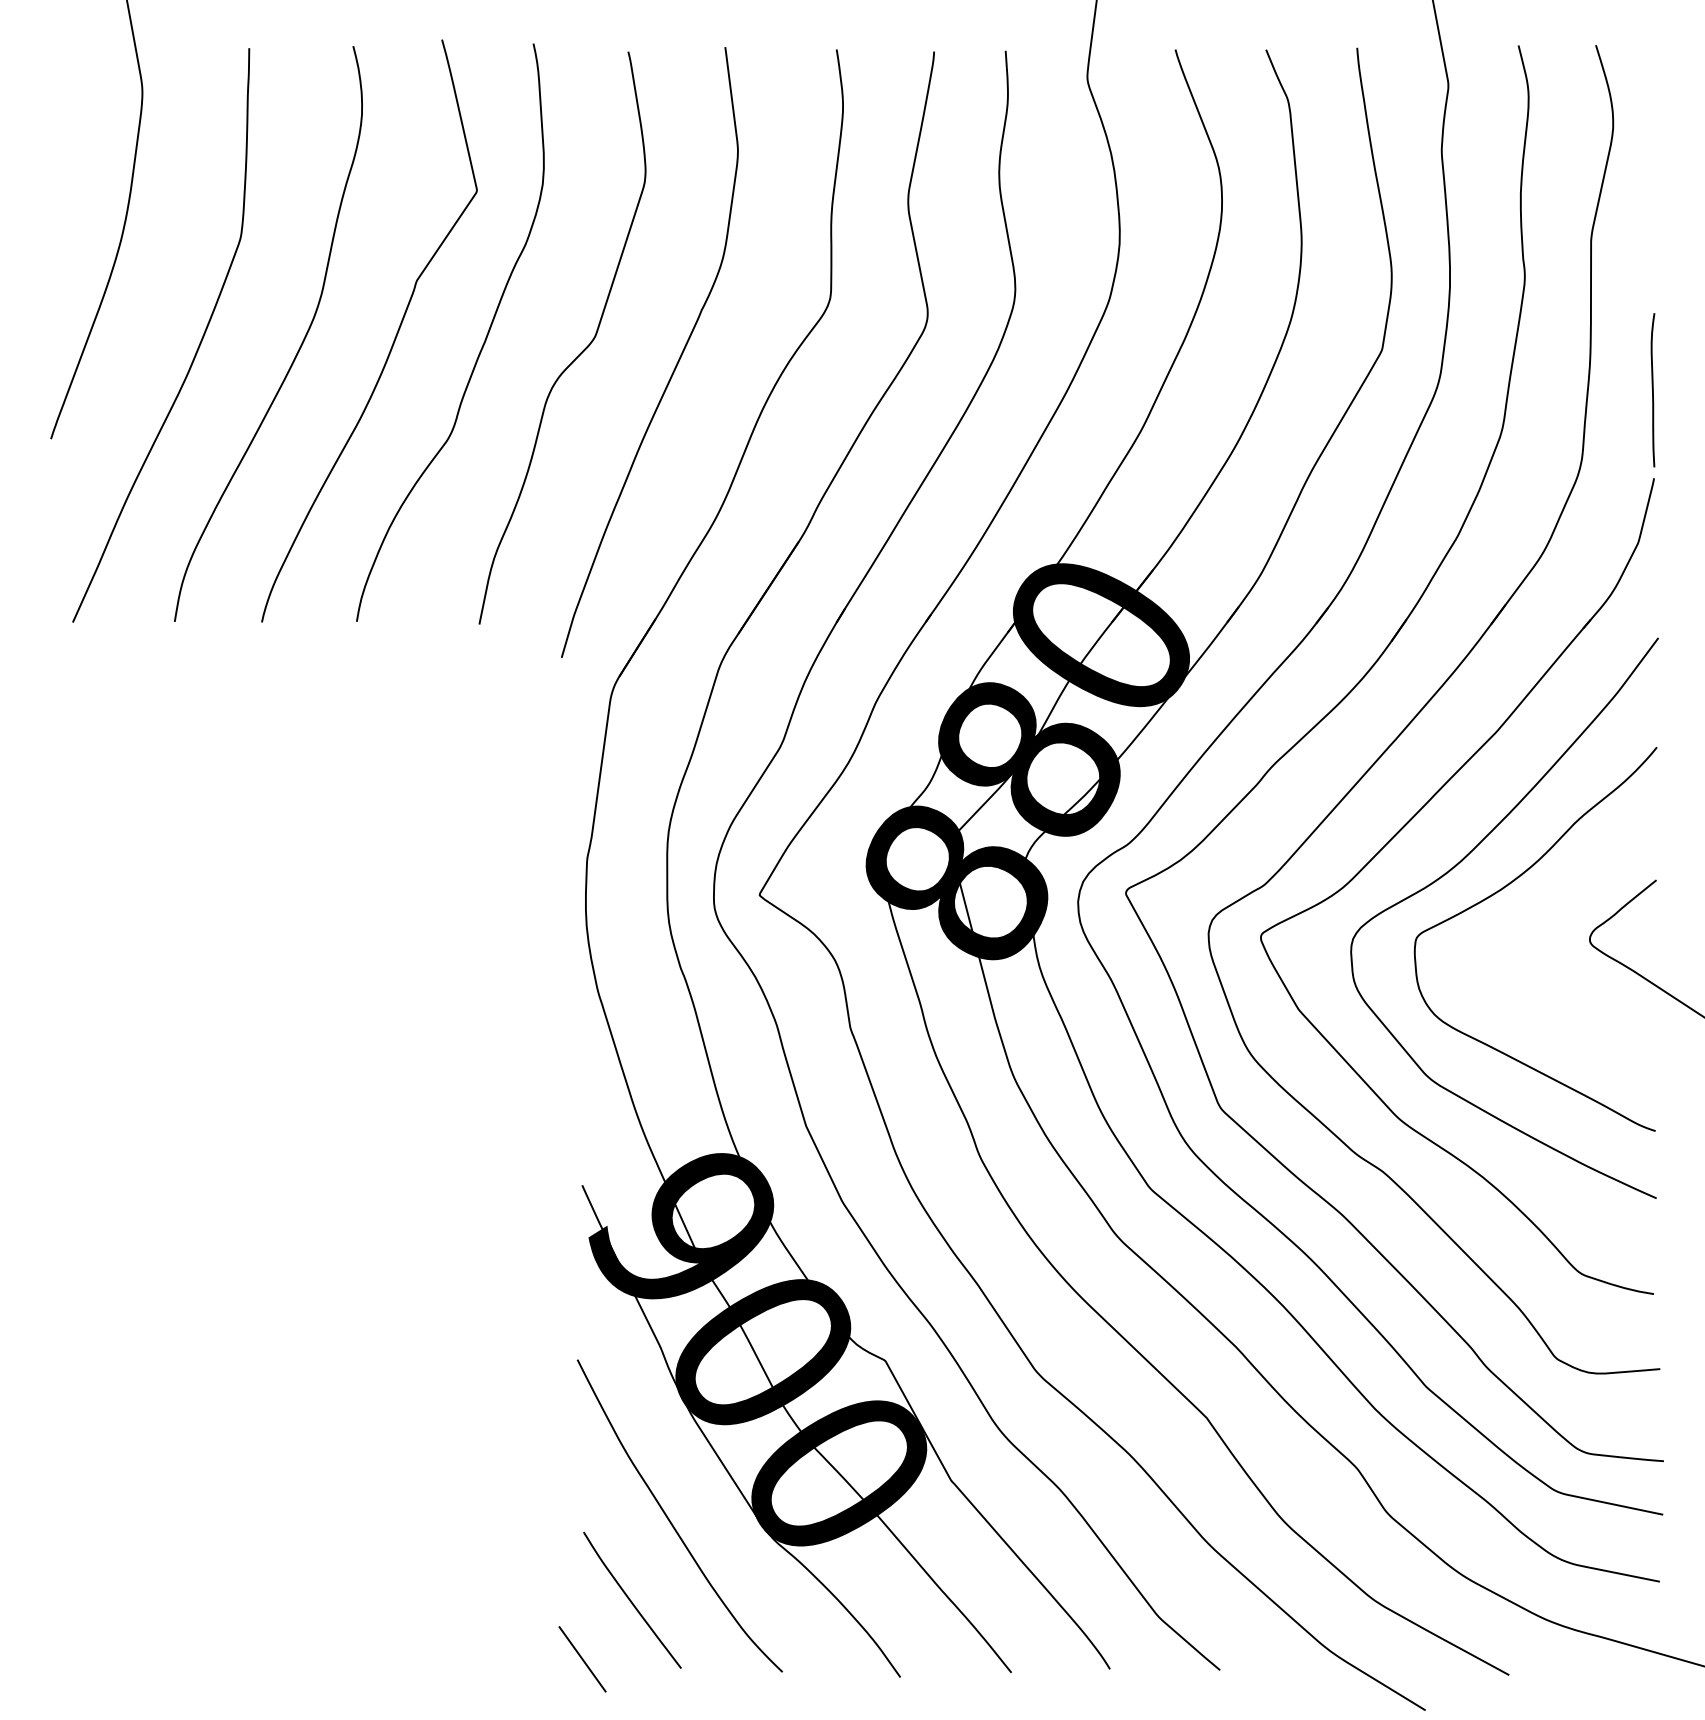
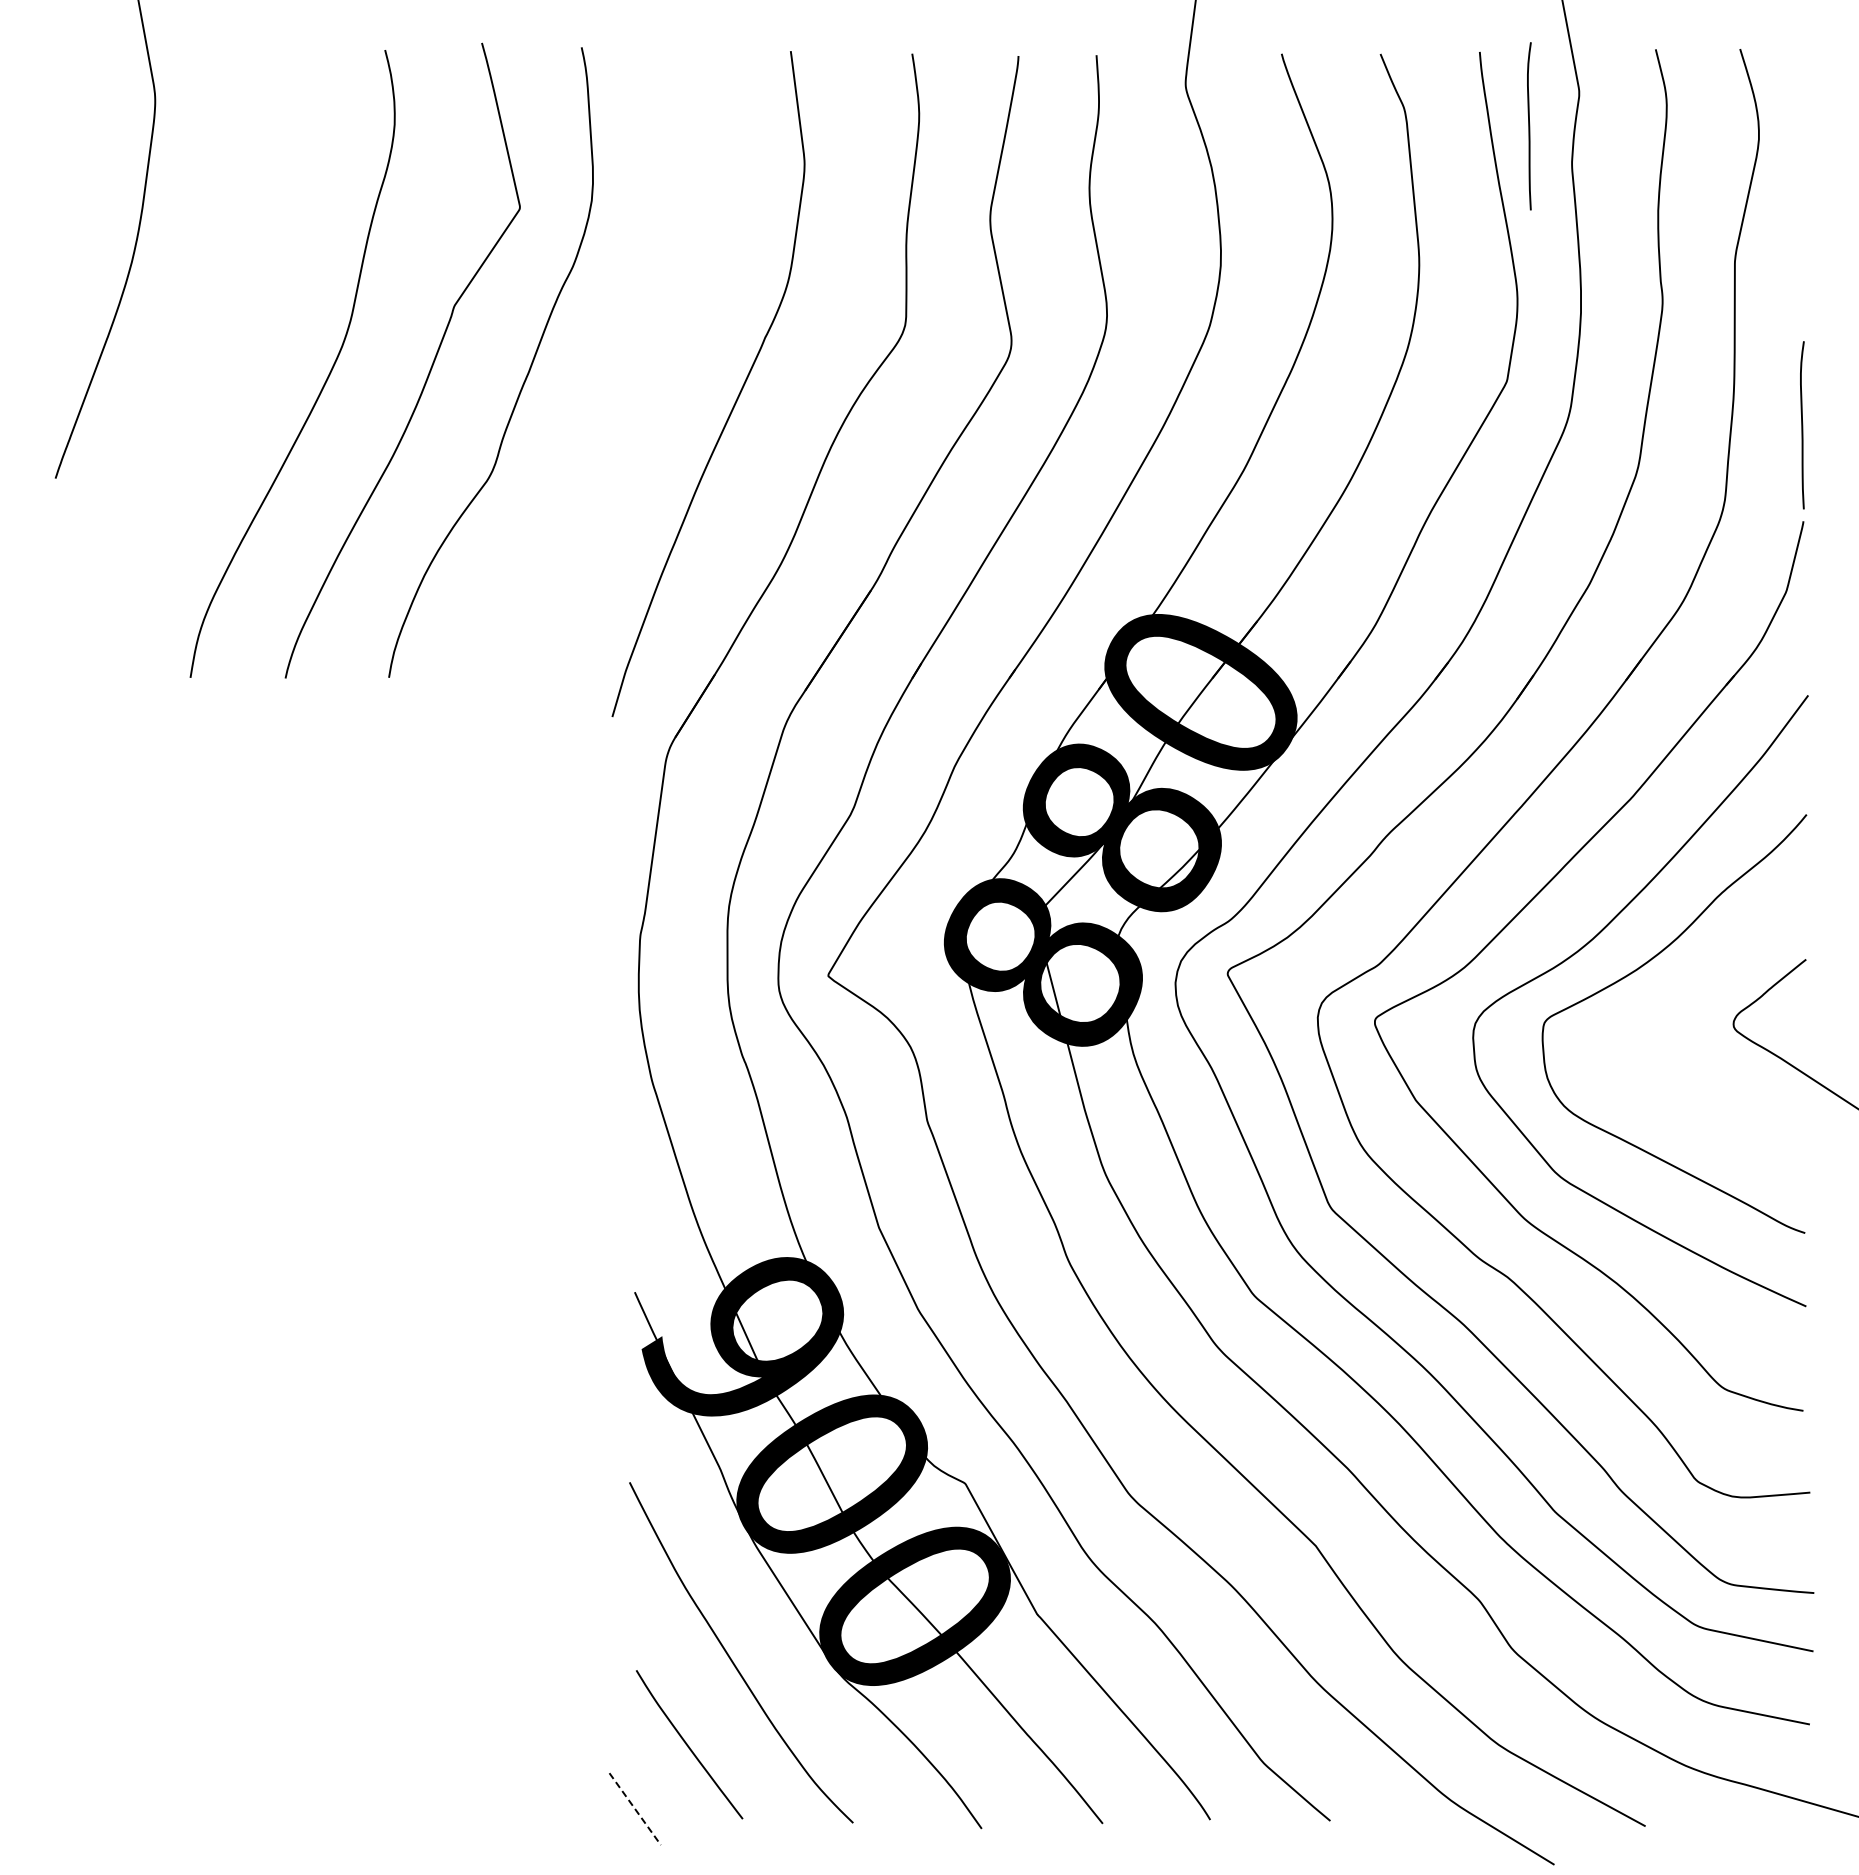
curve: (1402, 116) -> (1529, 126), added
curve: (195, 351) -> (213, 383), removed
curve: (581, 351) -> (634, 382), removed
line: (582, 1659) -> (635, 1809), solid -> dashed

